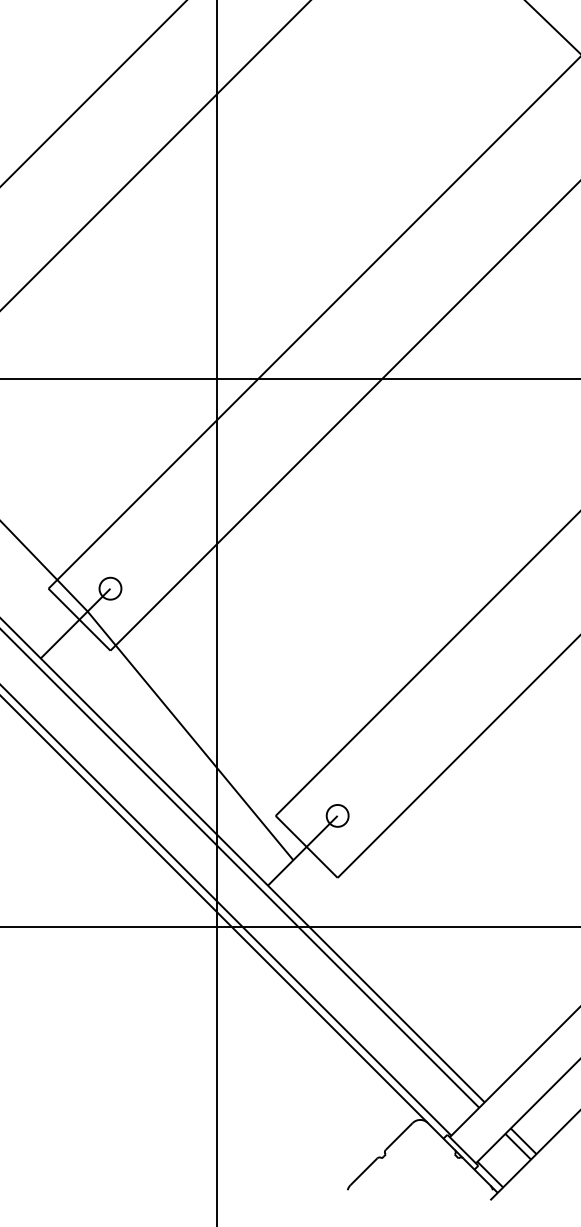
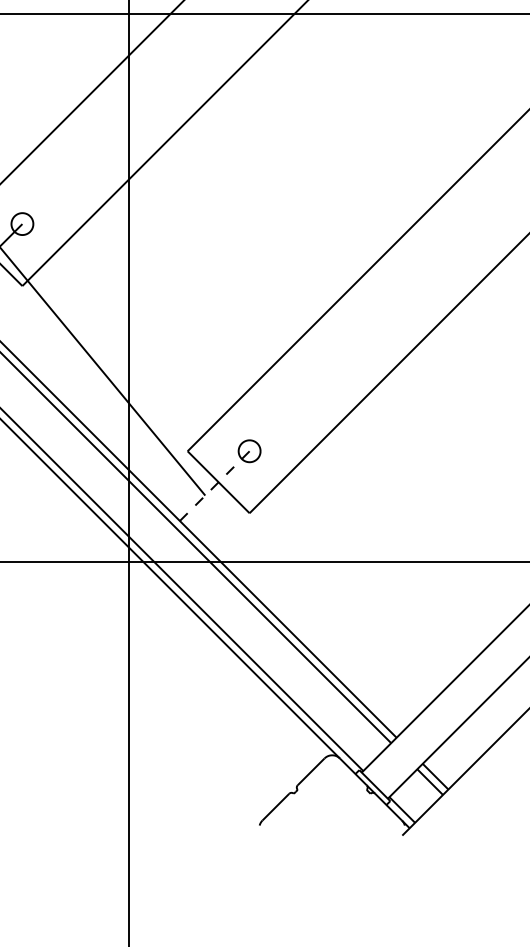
line: (303, 850) -> (215, 485), solid -> dashed

